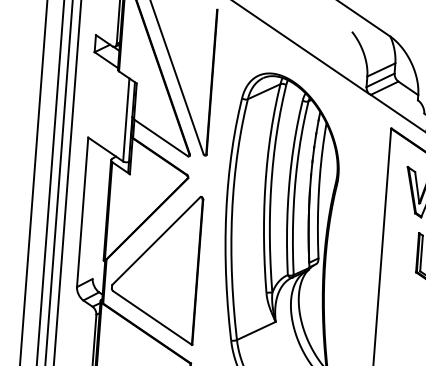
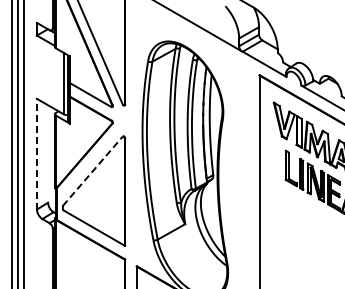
line: (82, 211) -> (36, 153), solid -> dashed
line: (155, 241) -> (92, 171), solid -> dashed

